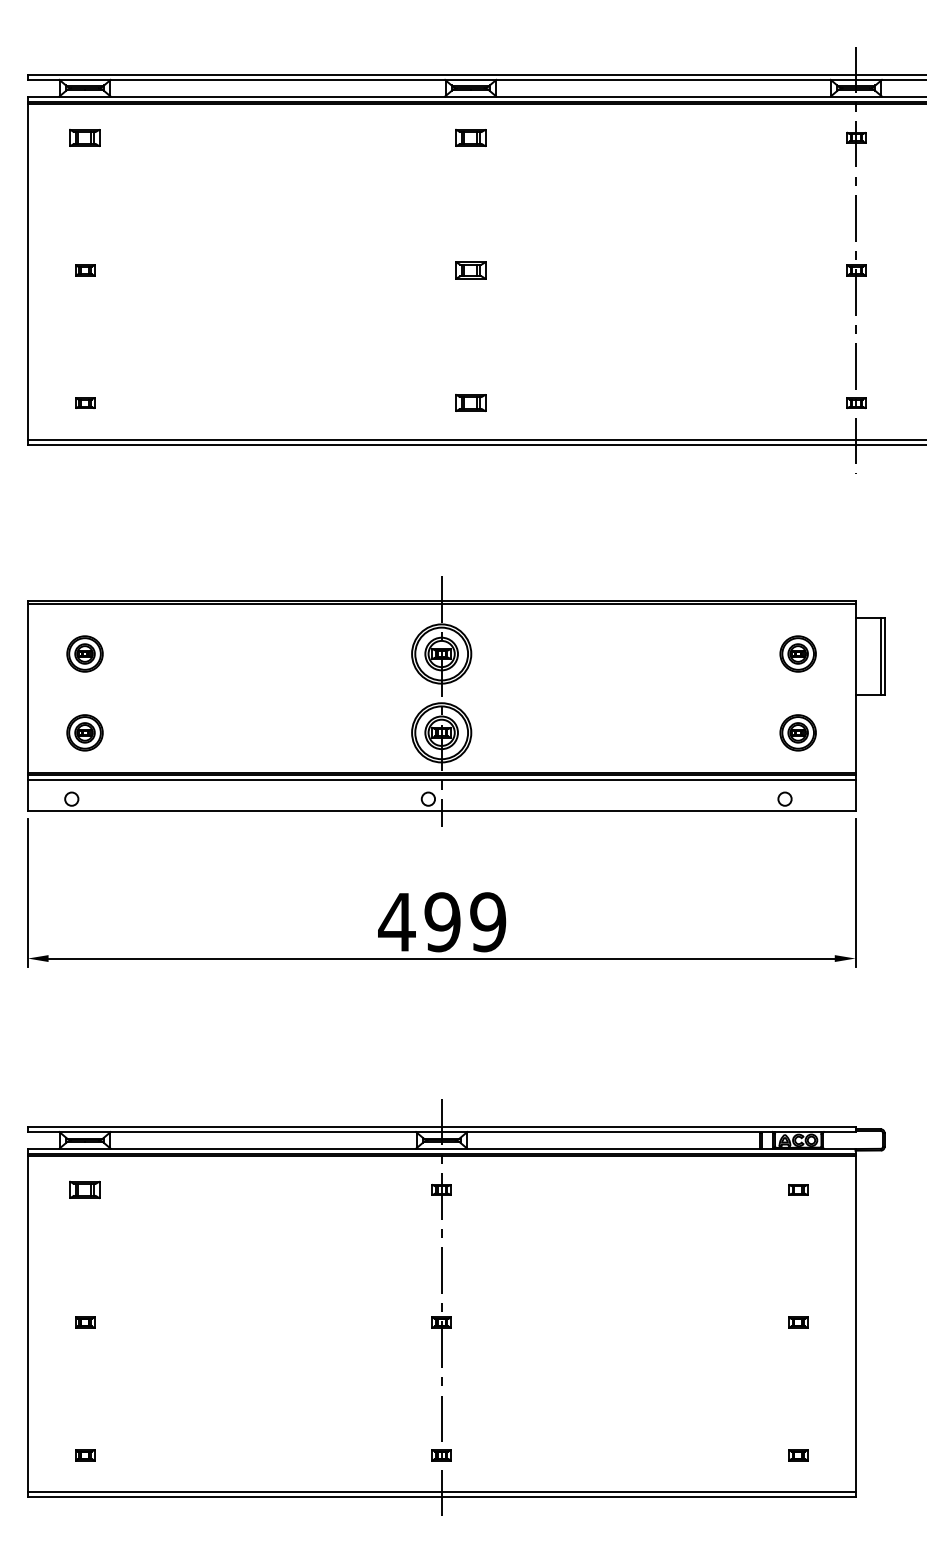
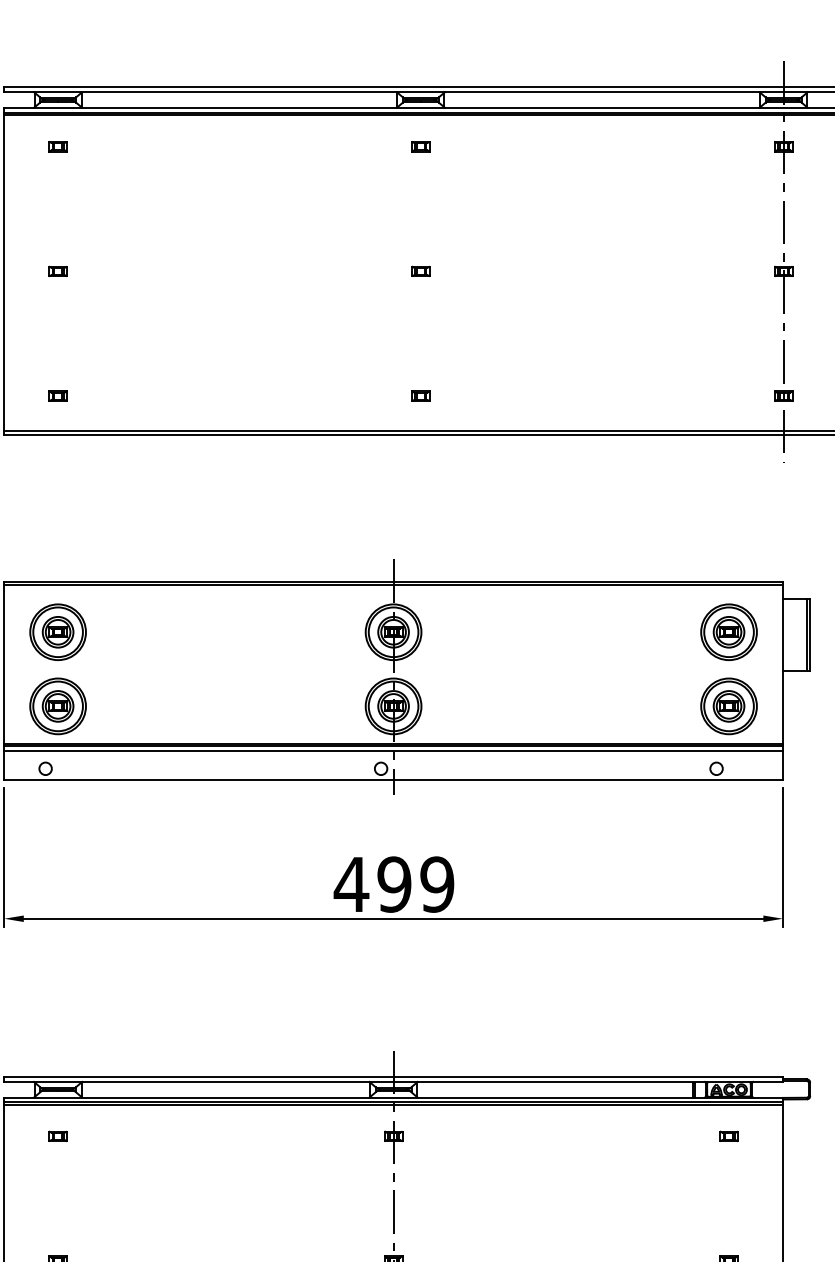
part: (85, 137) -> (58, 146), size x0.62
part: (470, 137) -> (420, 146), size x0.62
part: (470, 270) -> (420, 271), size x0.62
part: (470, 403) -> (420, 396), size x0.62
part: (84, 653) -> (57, 631), size x1.67
part: (797, 653) -> (728, 631), size x1.67
part: (84, 732) -> (57, 706), size x1.67
part: (797, 732) -> (728, 706), size x1.67
part: (85, 1189) -> (58, 1135), size x0.62

